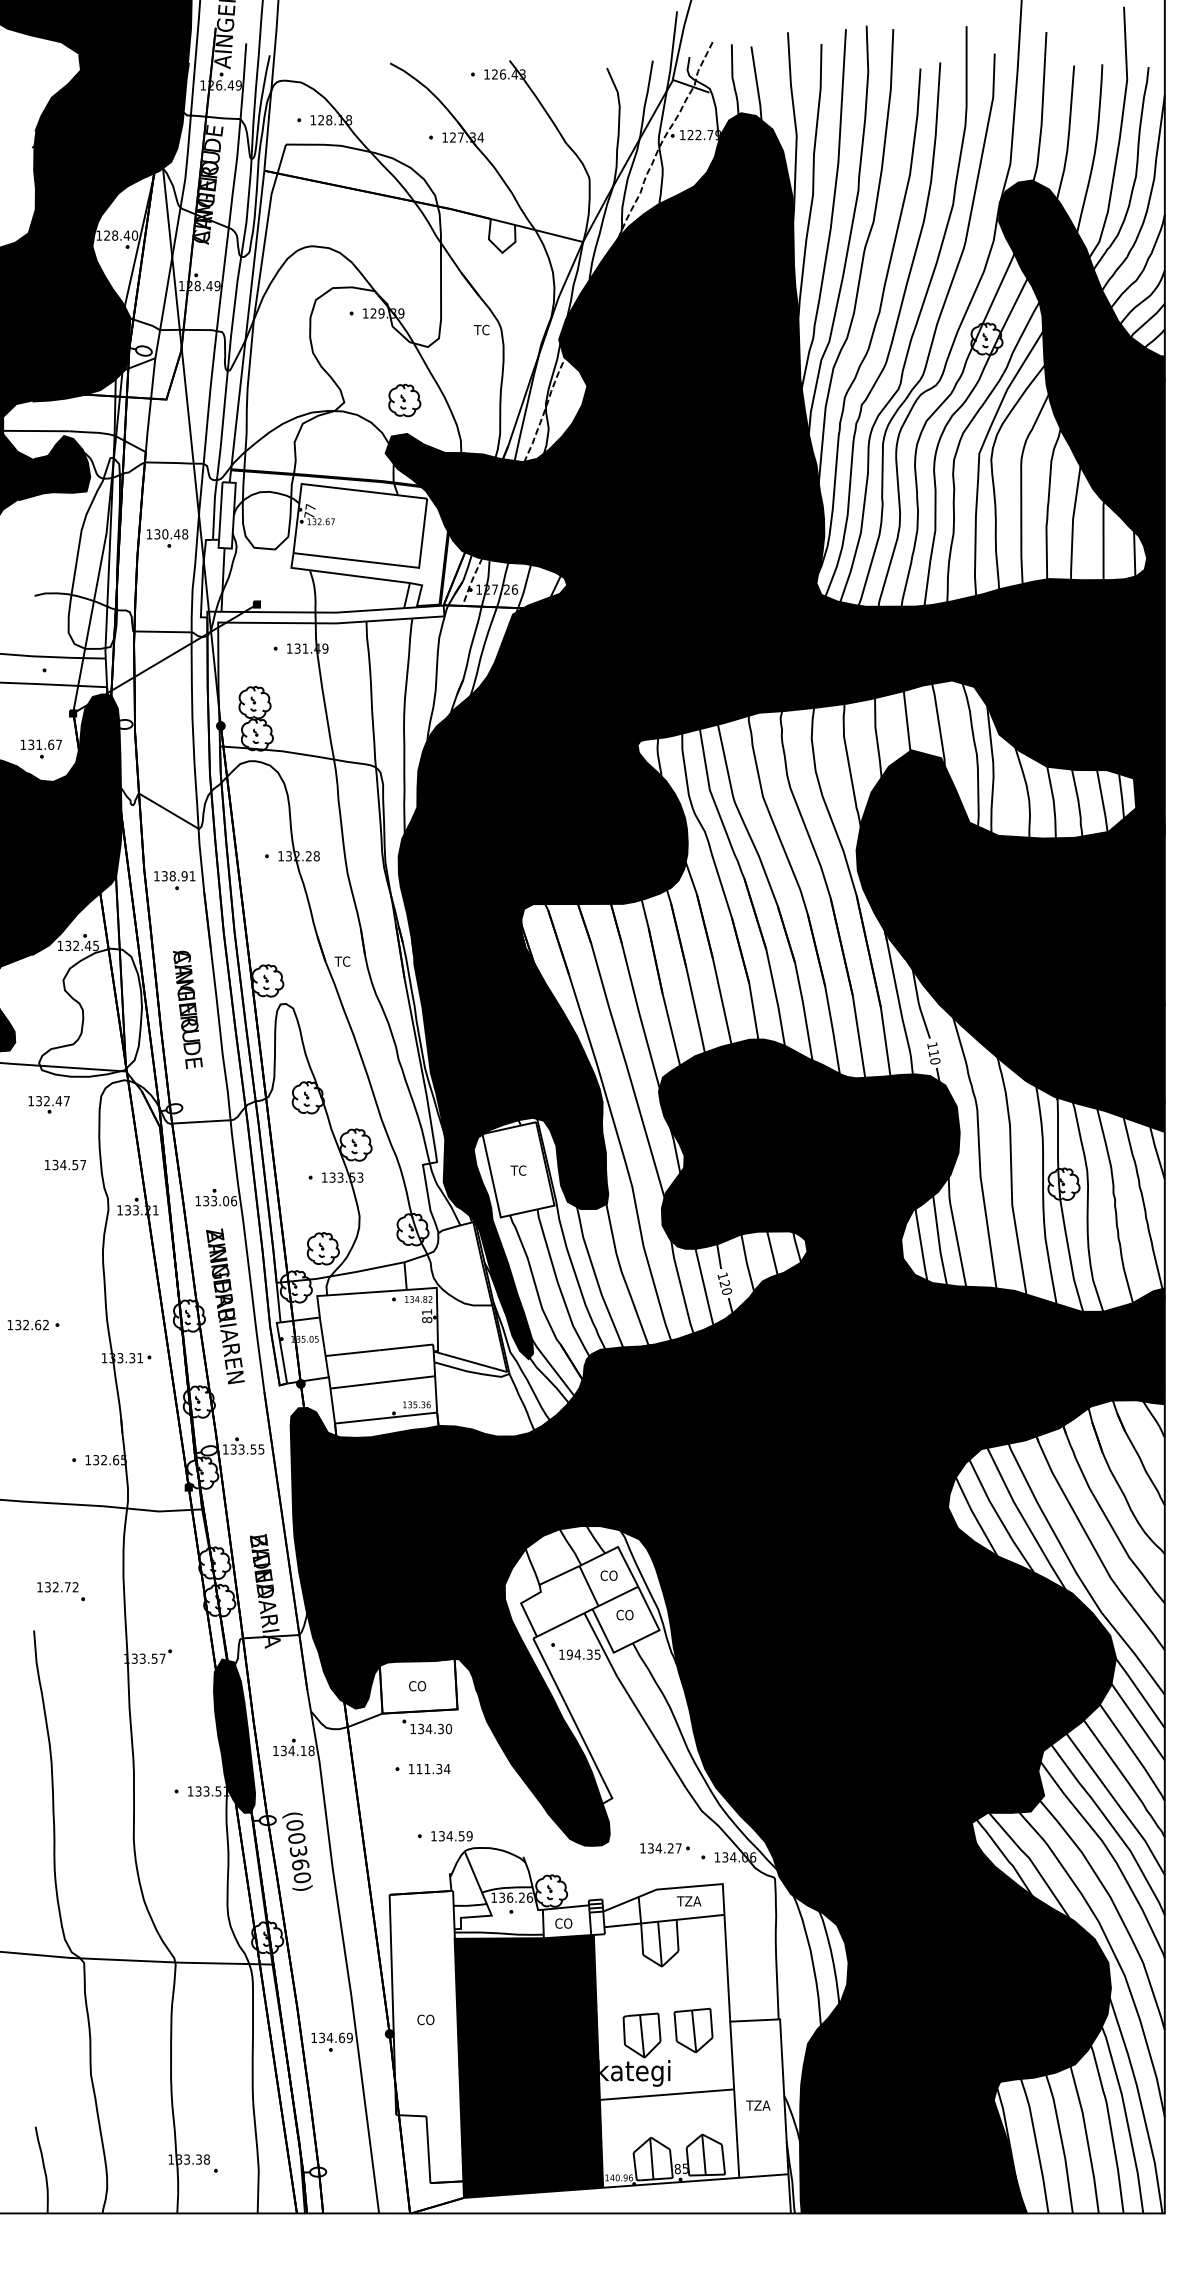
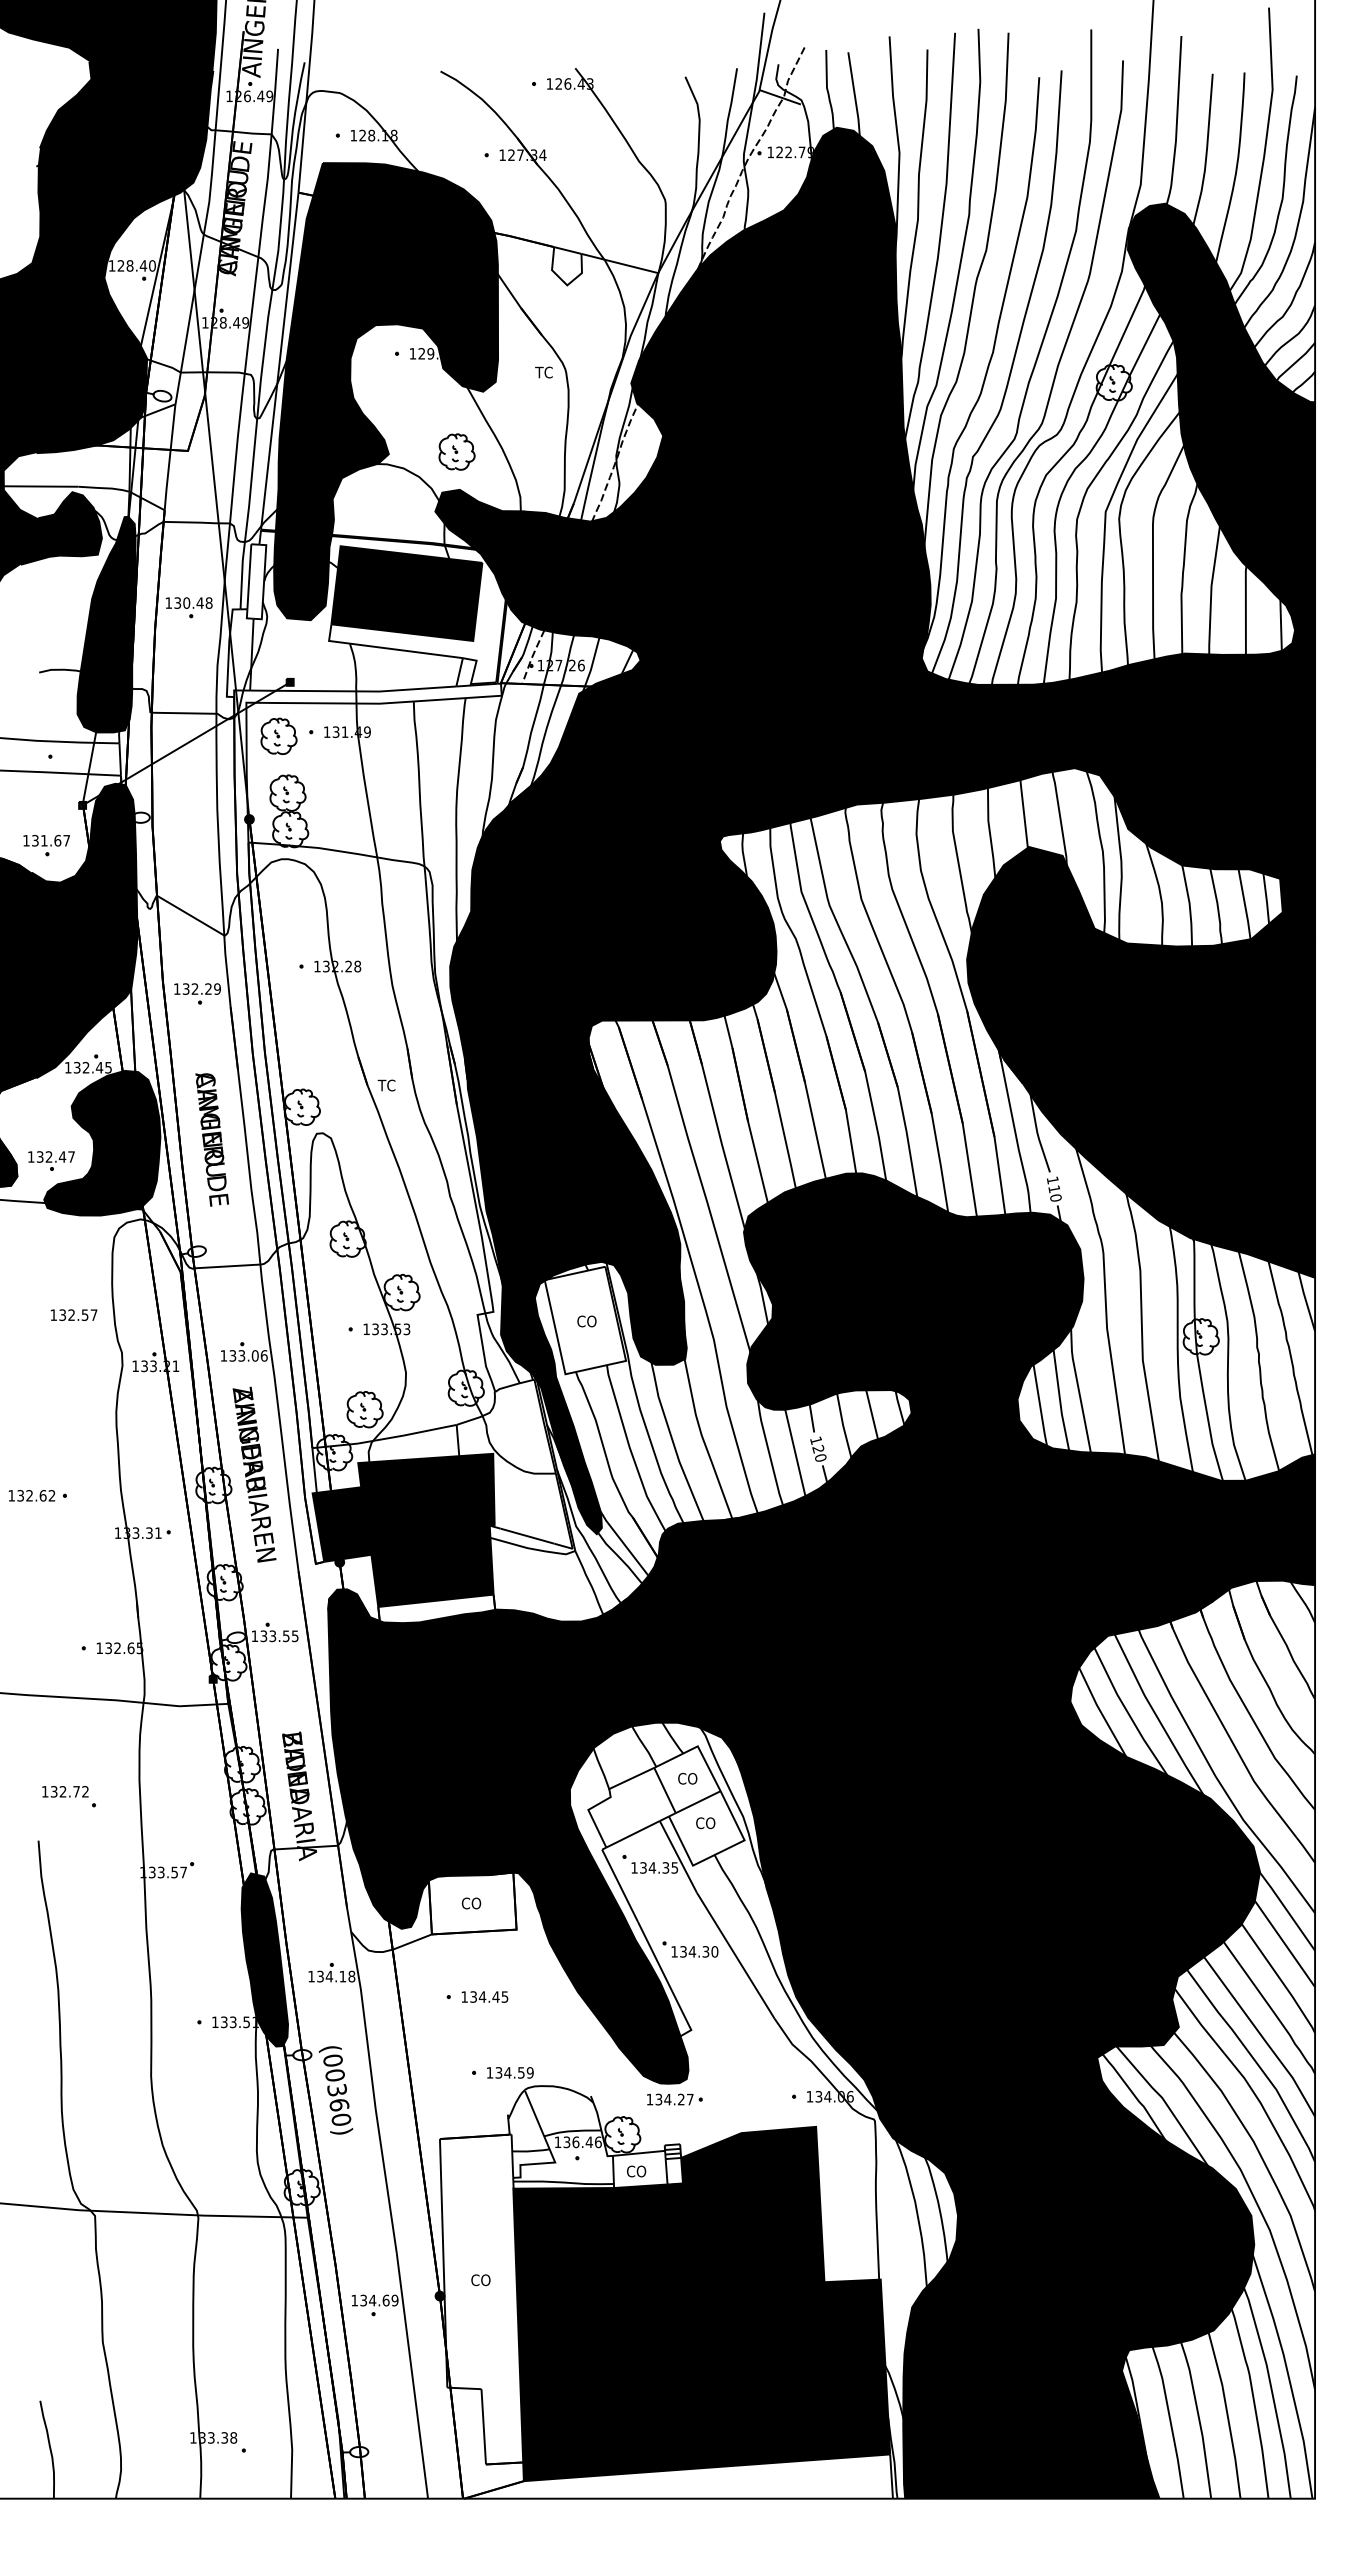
fill: (342, 346) -> (386, 391), added
fill: (360, 525) -> (406, 593), added
fill: (94, 553) -> (106, 624), added
part: (246, 652) -> (278, 736), added
text: (181, 875) -> (205, 988), 138.91 -> 132.29
fill: (90, 1012) -> (102, 1142), added
part: (49, 1104) -> (51, 1160), moved
text: (63, 1164) -> (71, 1314), 134.57 -> 132.57
text: (519, 1170) -> (586, 1321), TC -> CO
fill: (357, 1354) -> (403, 1529), added
text: (569, 1654) -> (643, 1867), 194.35 -> 134.35
part: (427, 1726) -> (690, 1949), moved
text: (433, 1768) -> (489, 1996), 111.34 -> 134.45
part: (664, 1848) -> (674, 2099), moved
text: (522, 1897) -> (589, 2141), 136.26 -> 136.46
fill: (691, 2035) -> (780, 2297), added

